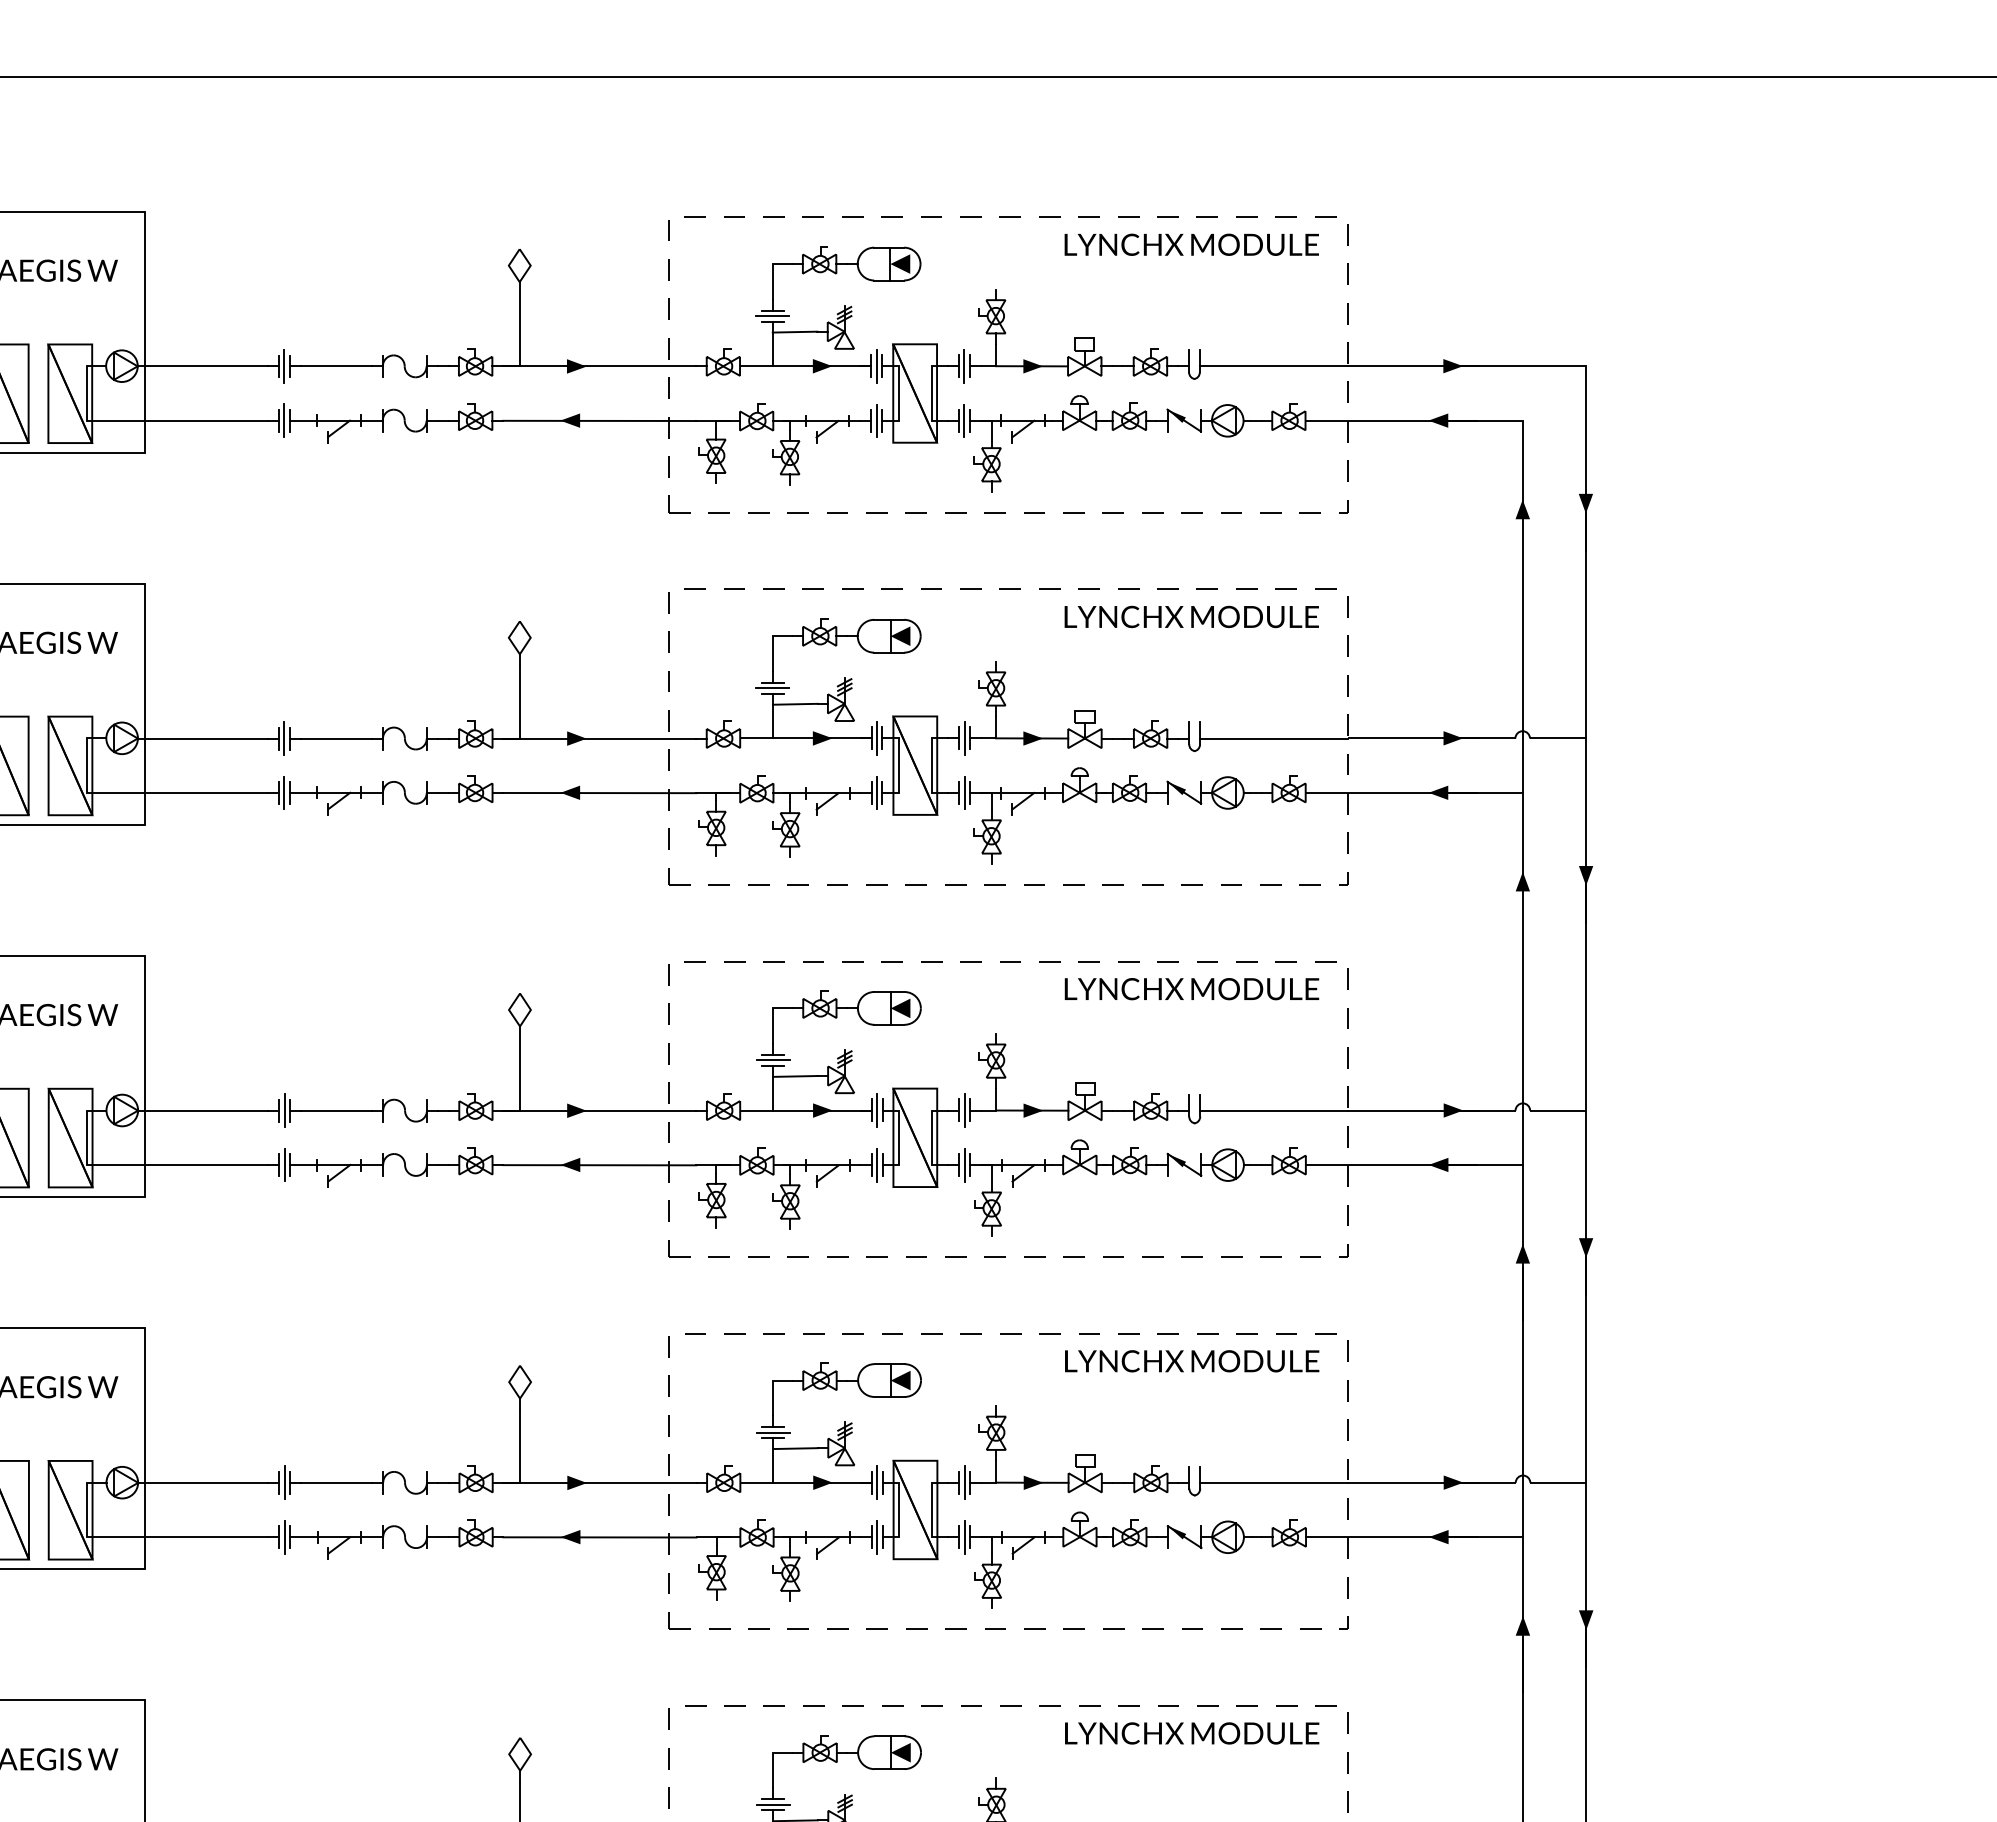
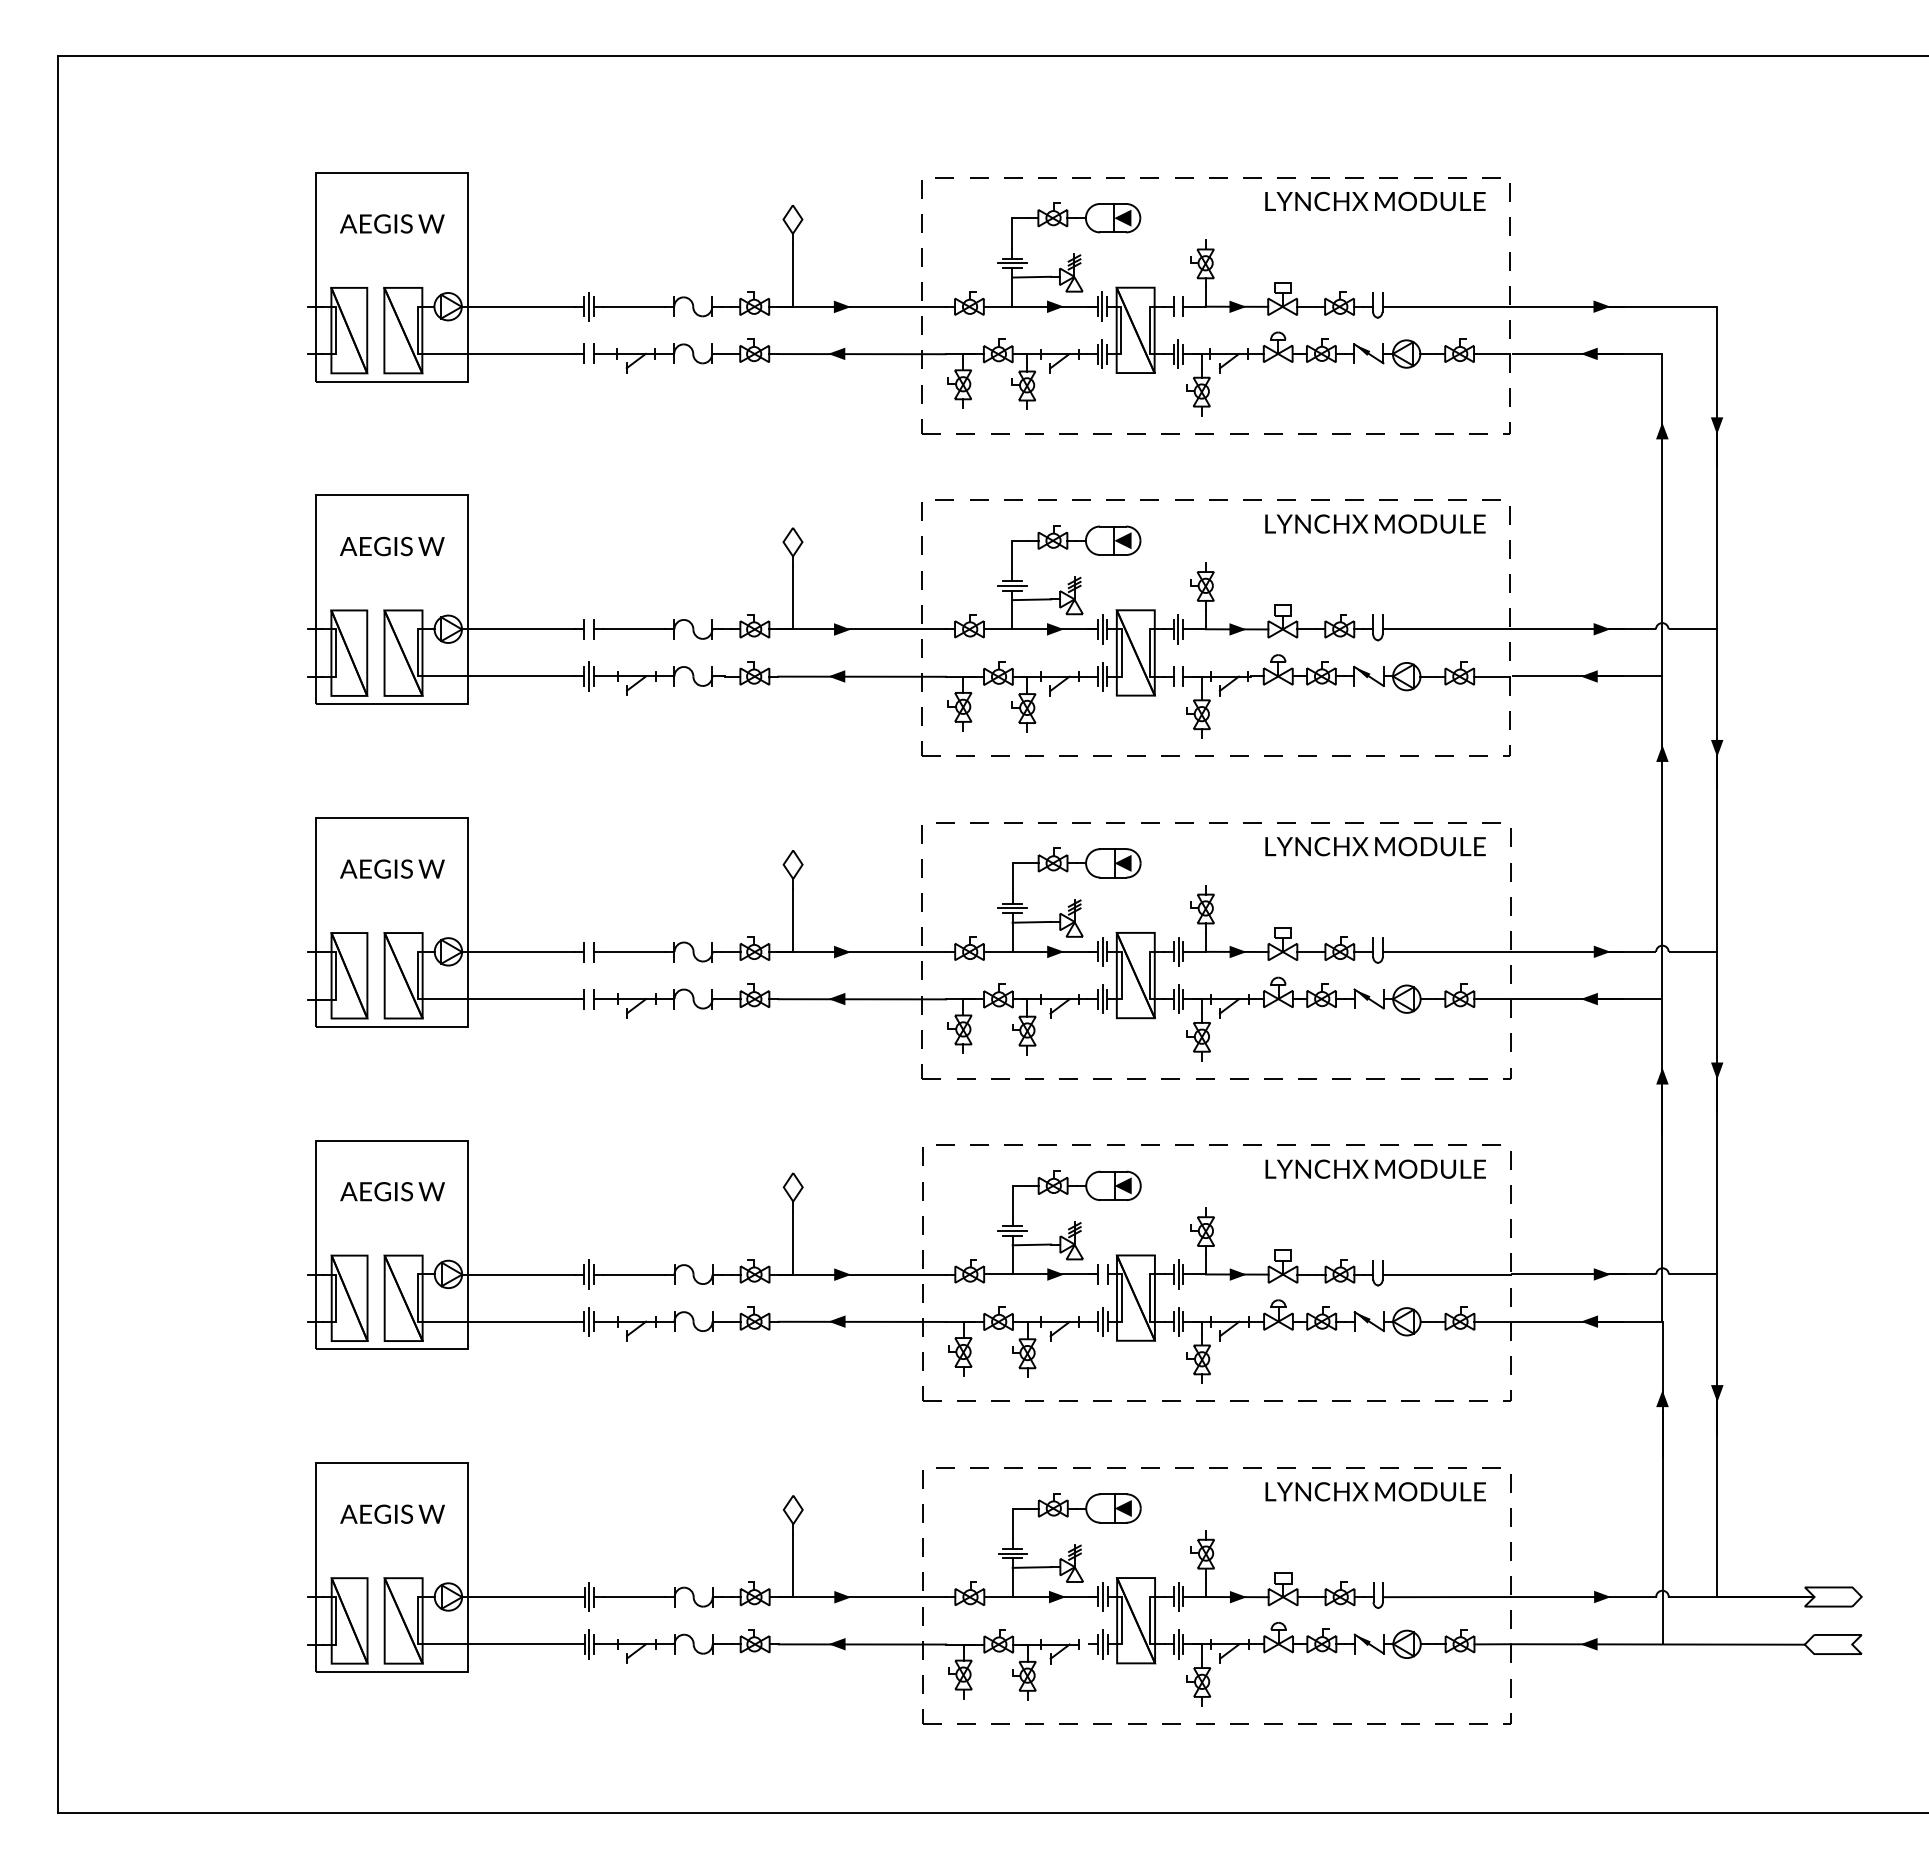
line: (964, 365) -> (1178, 306), removed
line: (283, 420) -> (588, 353), removed
line: (285, 738) -> (589, 629), removed
line: (964, 792) -> (1178, 676), removed
line: (285, 1110) -> (589, 951), removed
line: (285, 1164) -> (589, 998), removed
line: (876, 1482) -> (1102, 1274), removed

